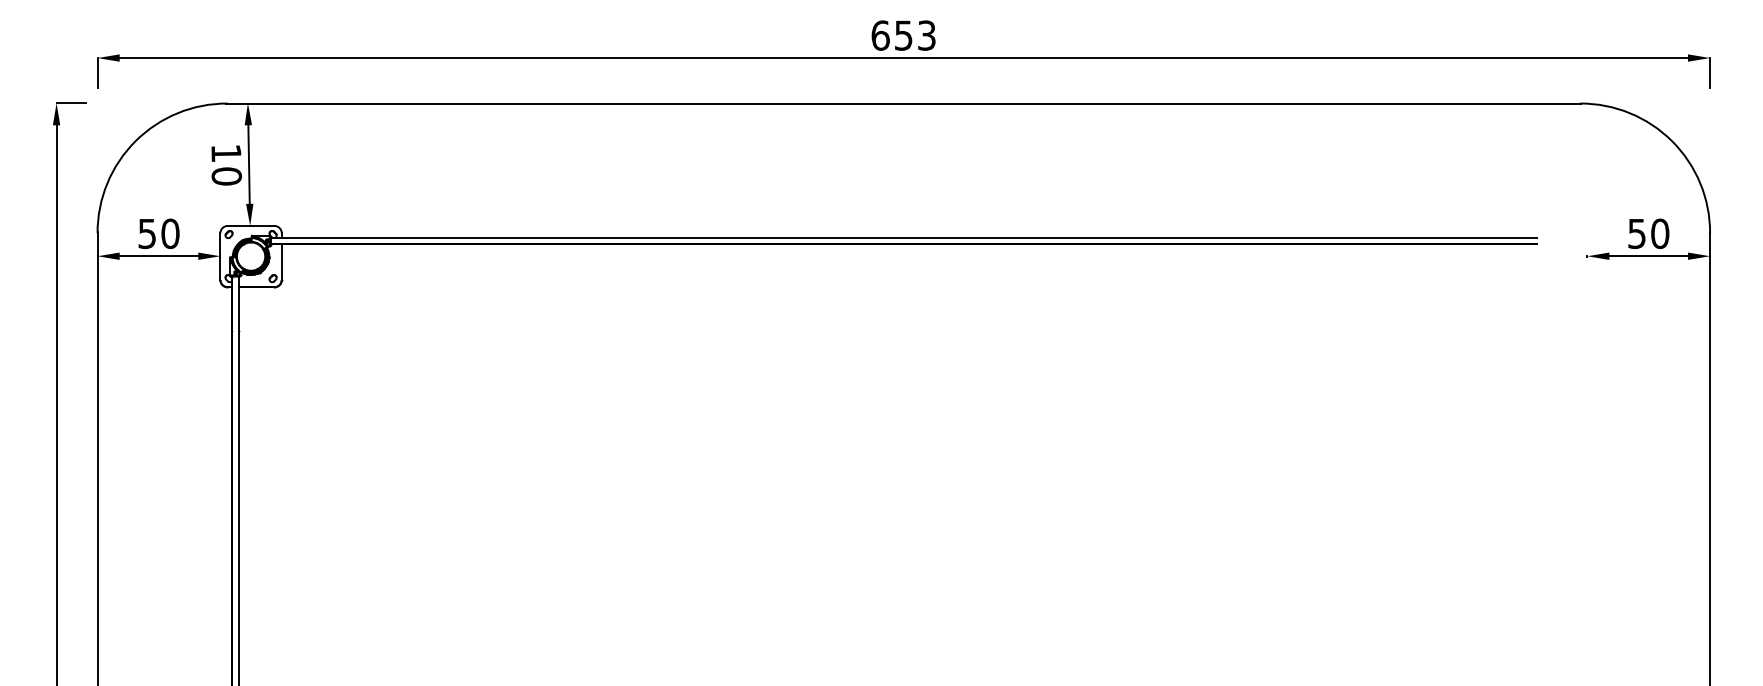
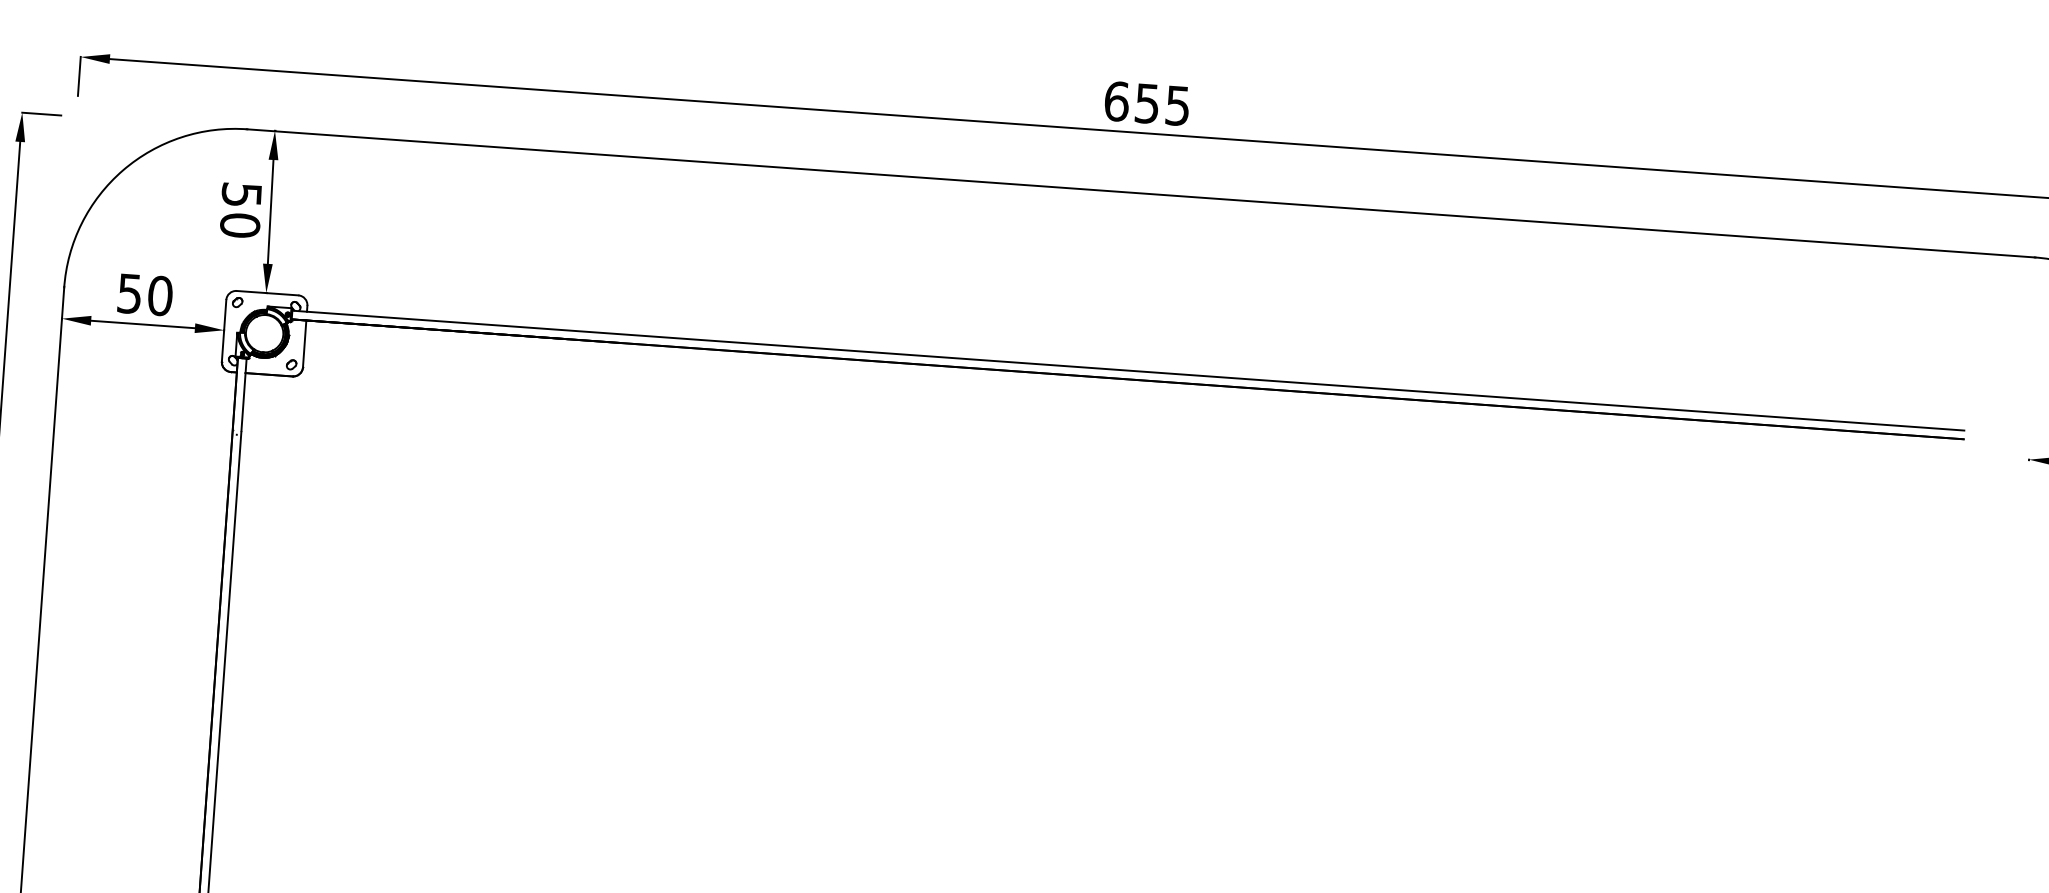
text: (926, 35) -> (1177, 105), 653 -> 655
text: (226, 152) -> (242, 193), 10 -> 50

